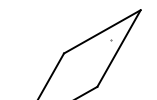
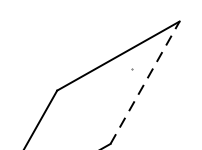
line: (119, 48) -> (145, 82), solid -> dashed

